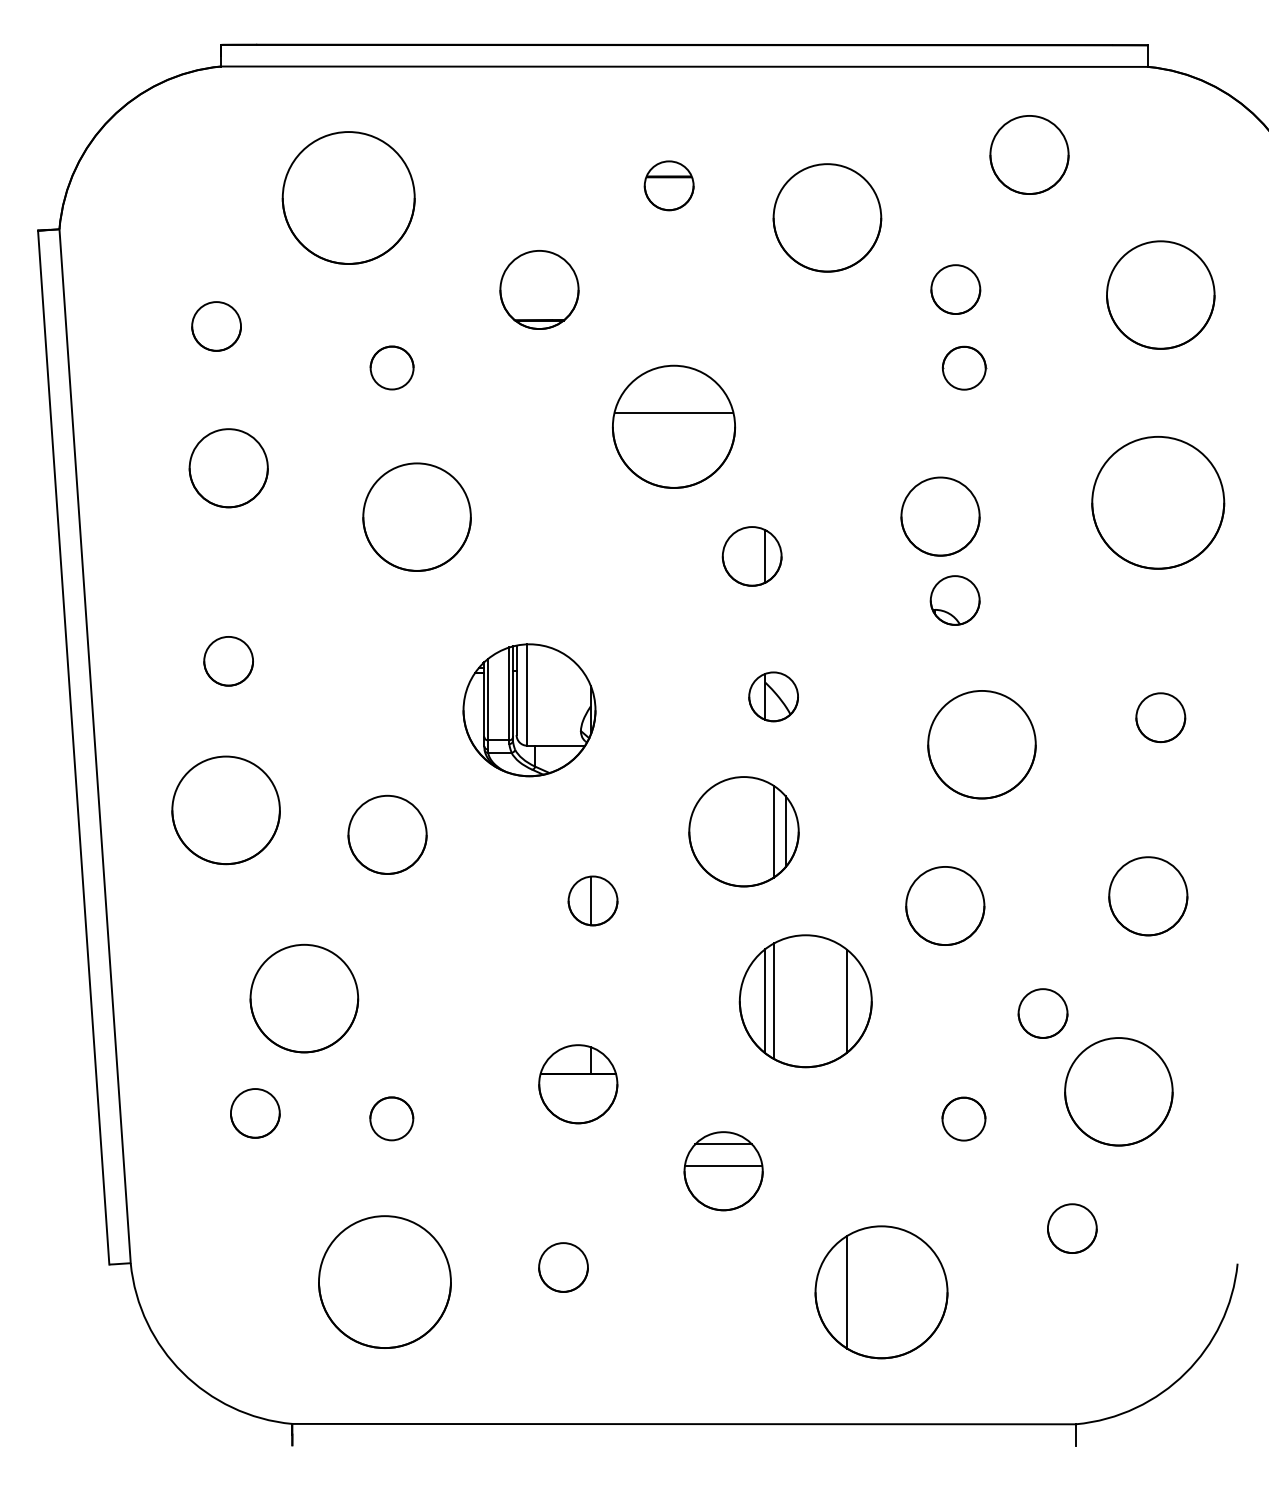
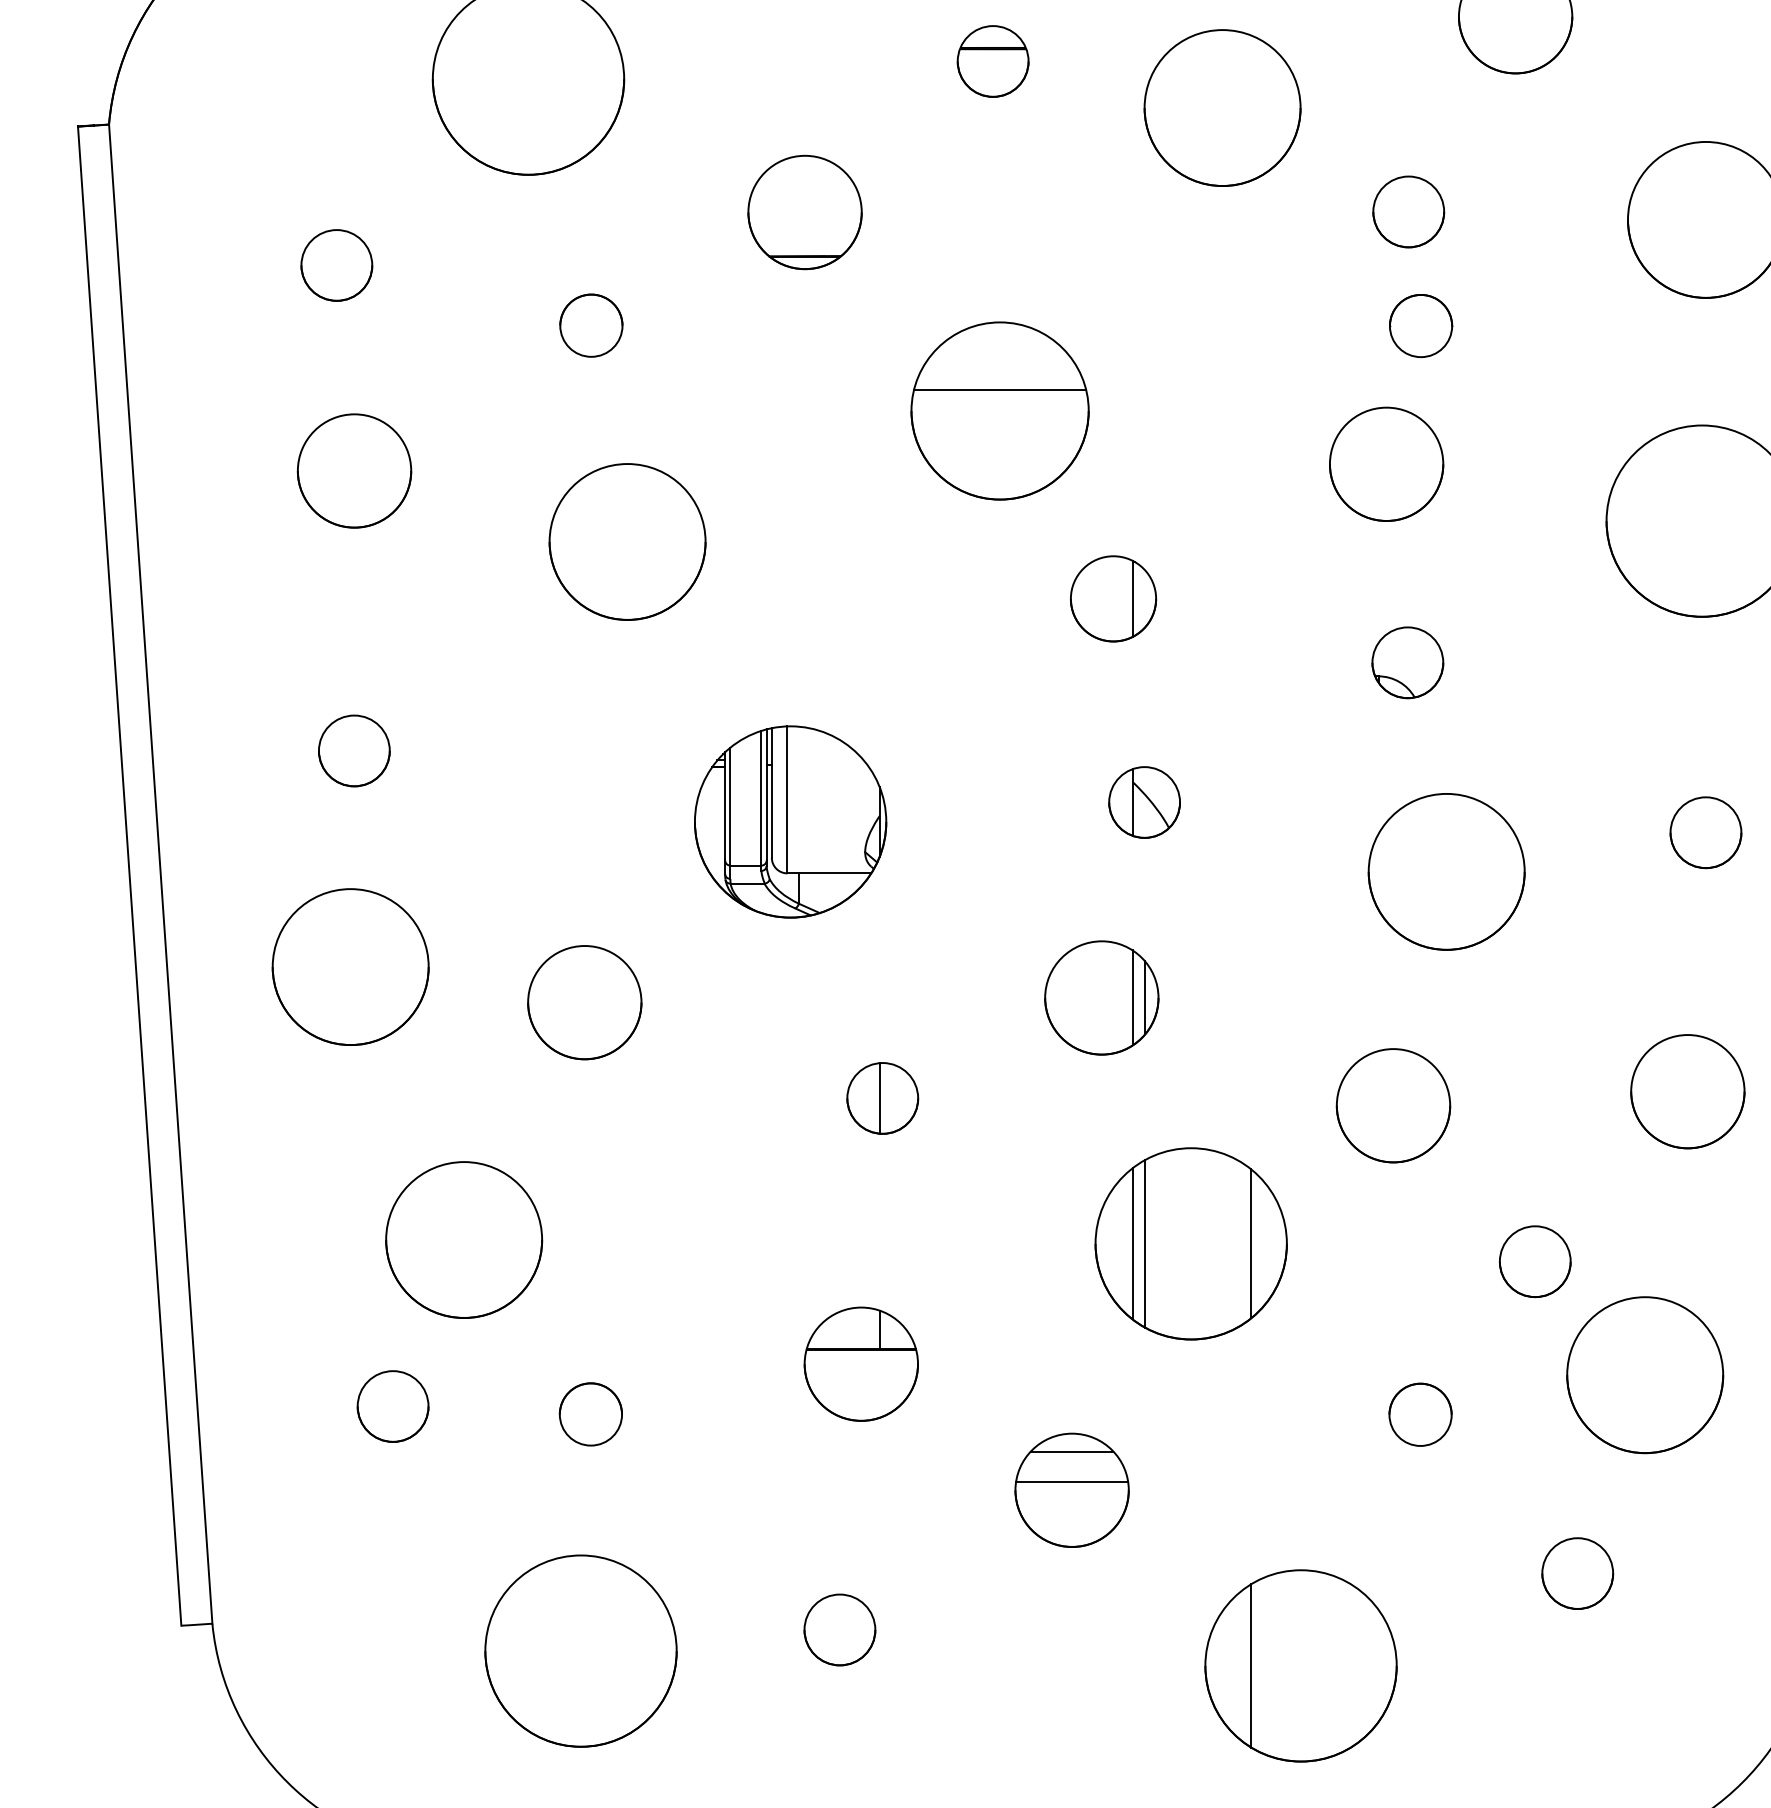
part: (940, 516) -> (1386, 464), moved
part: (744, 831) -> (1102, 997), size x0.71

